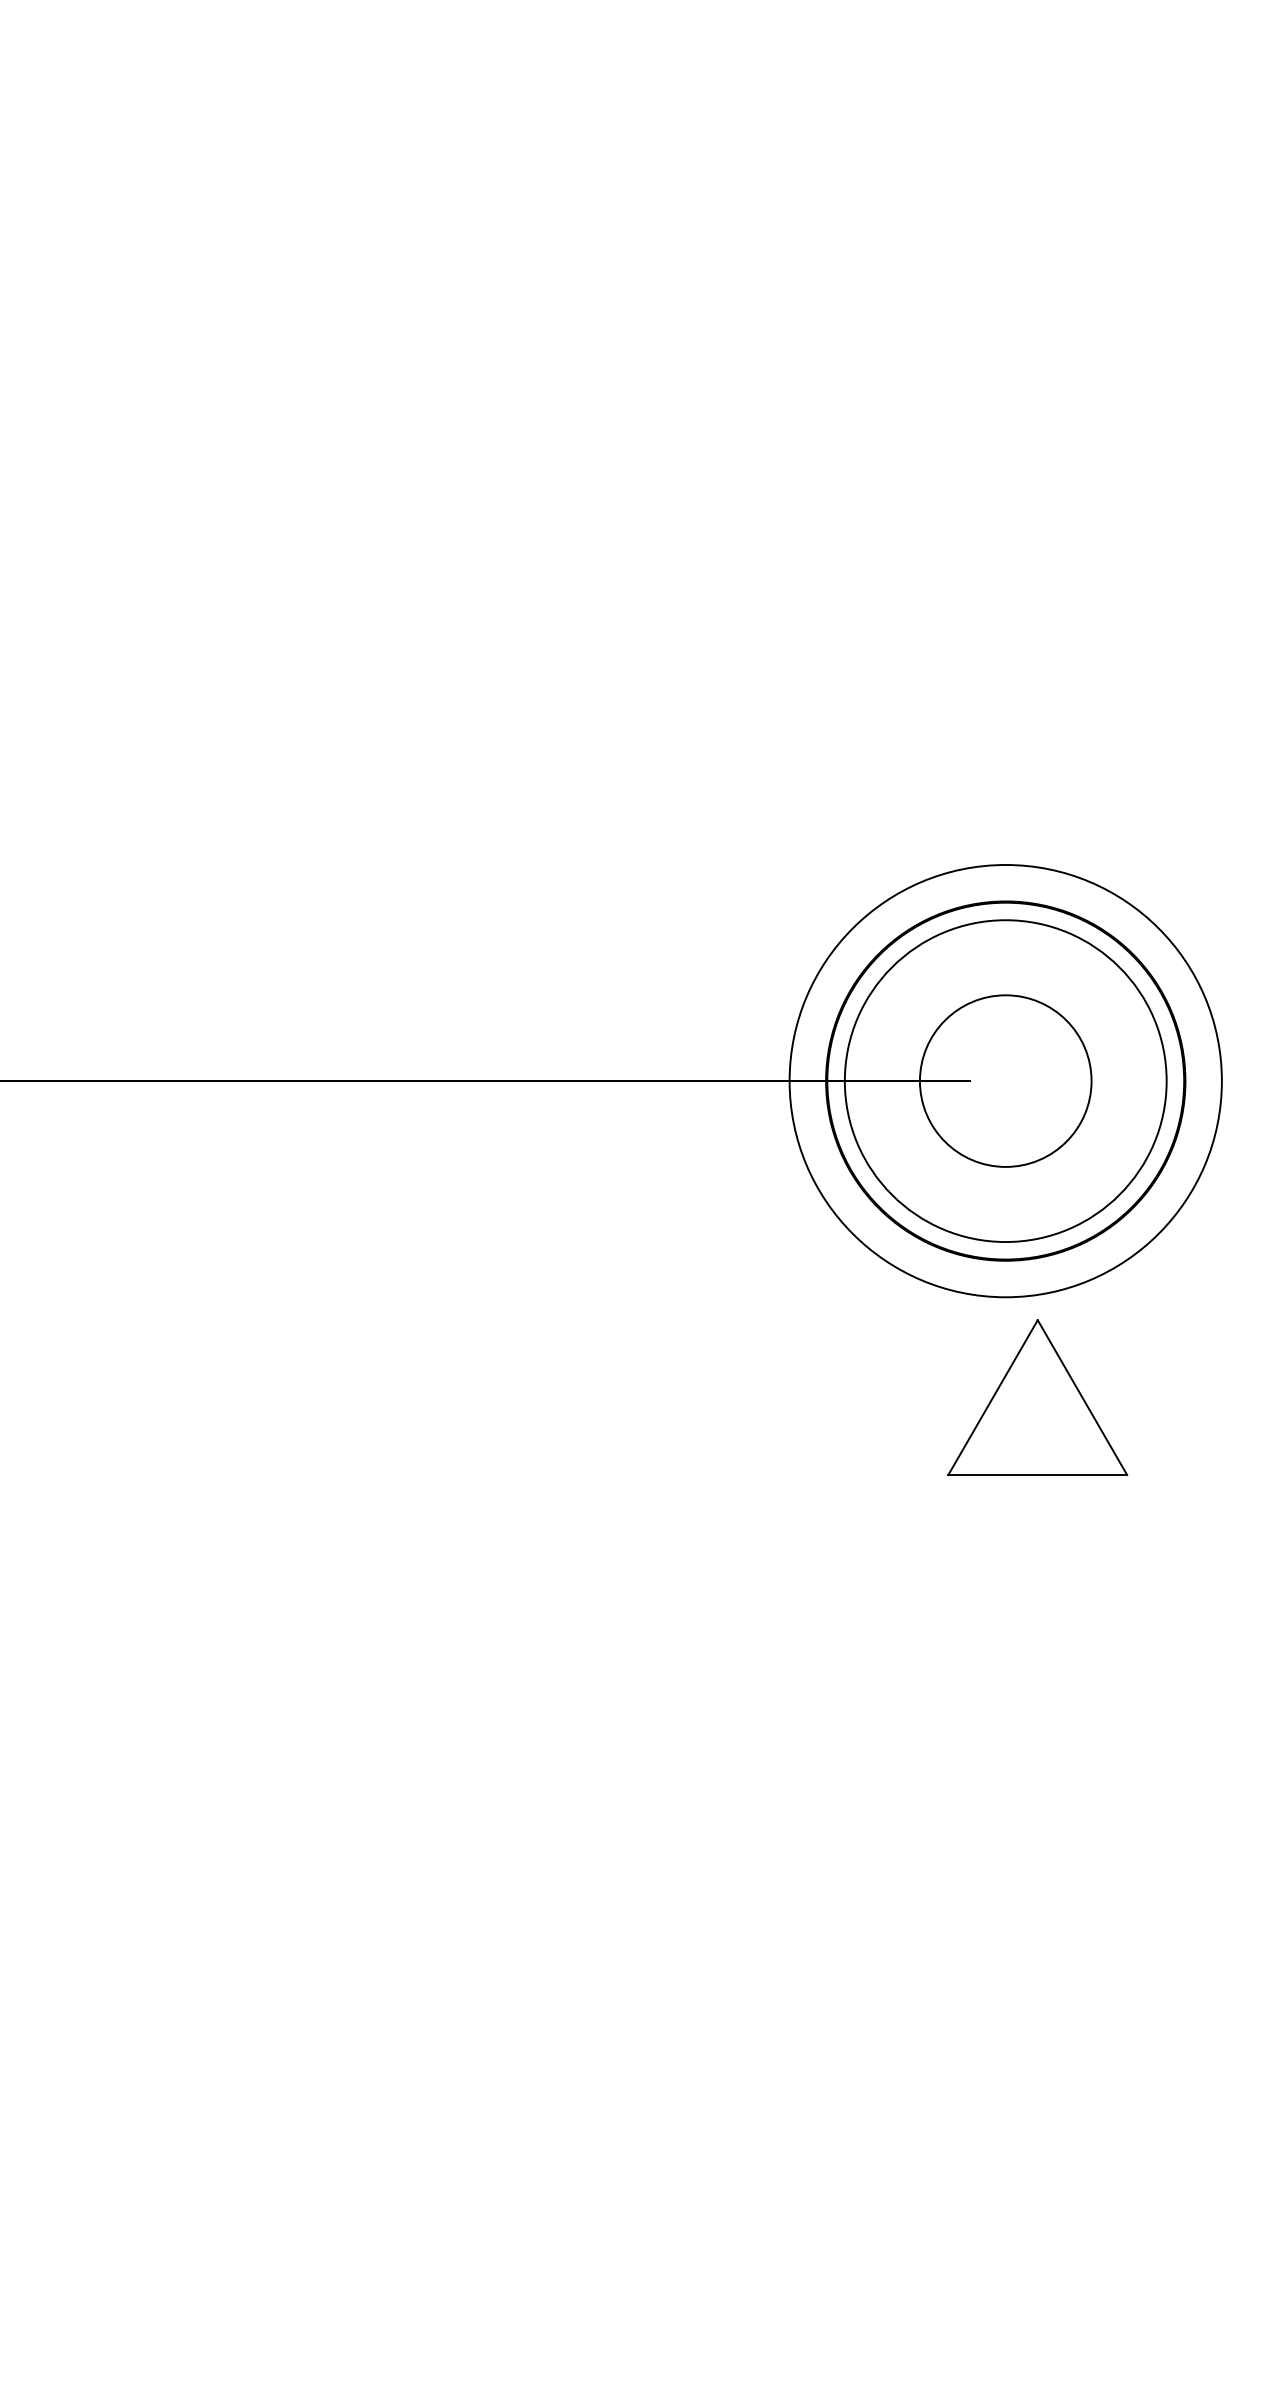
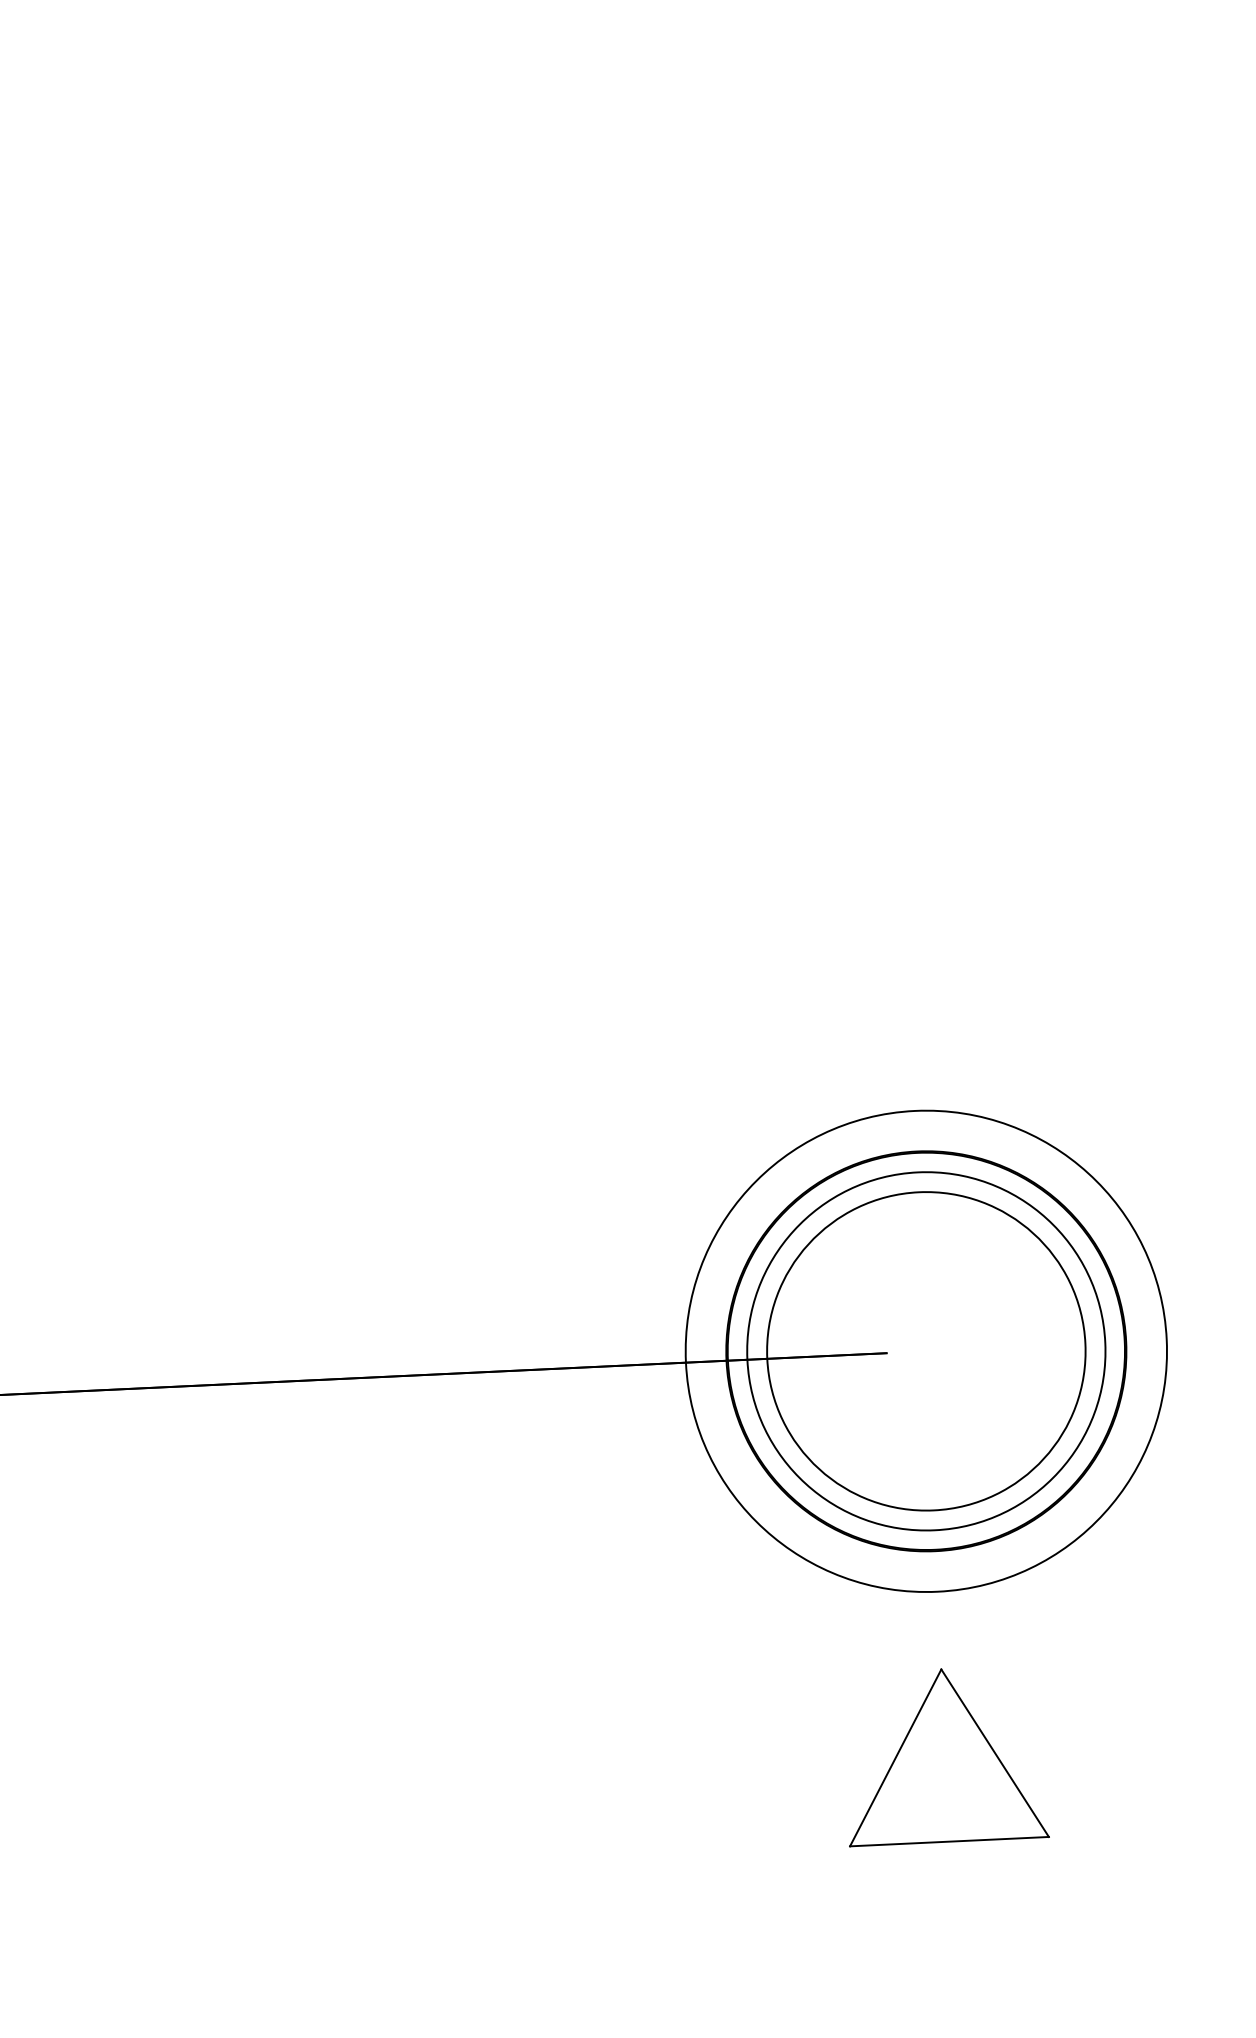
circle: (1005, 1081) -> (926, 1351), size x1.67
part: (1037, 1397) -> (945, 1755), moved

